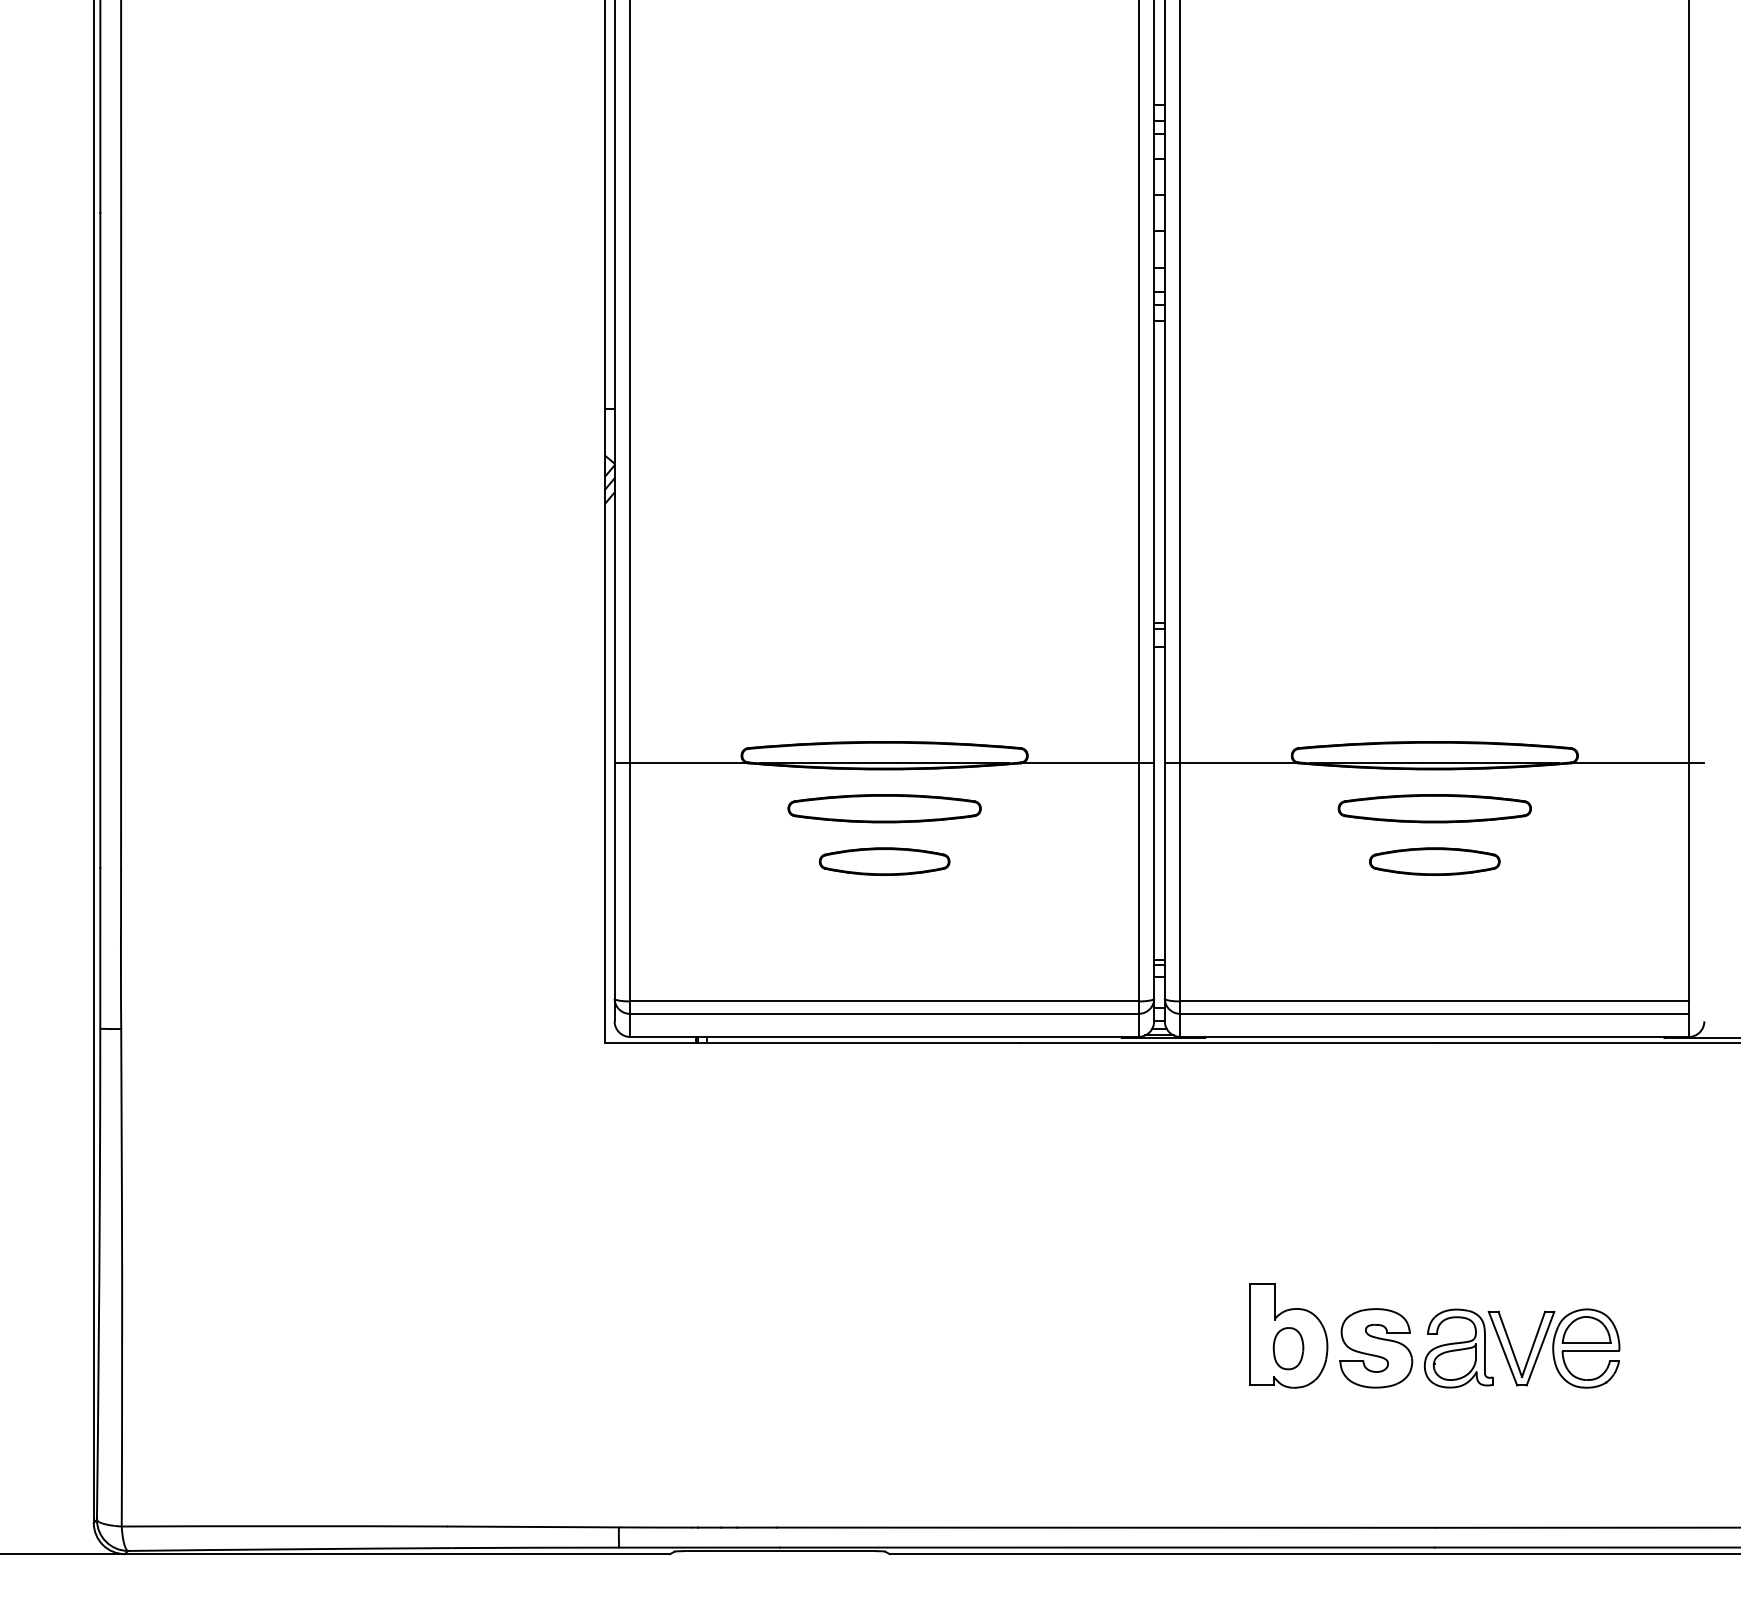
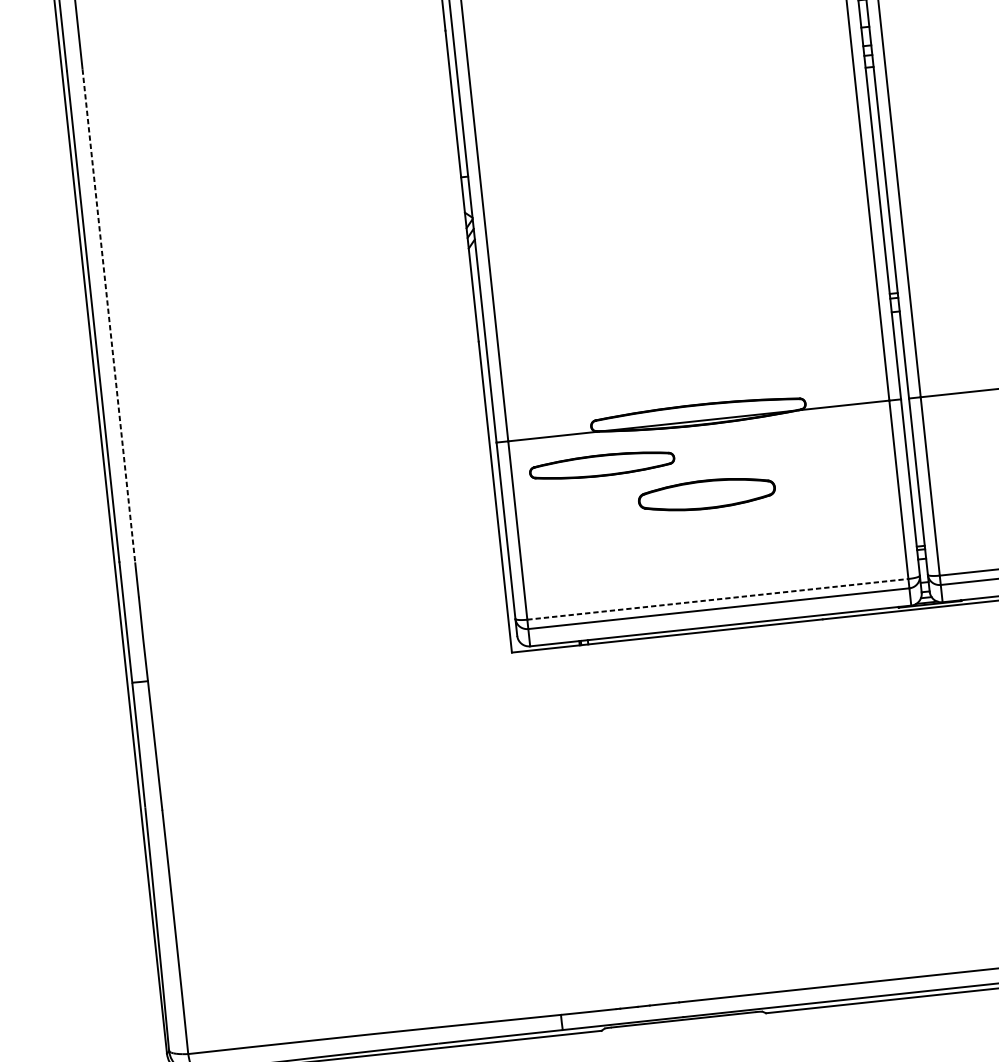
line: (121, 542) -> (109, 316), solid -> dashed
part: (884, 808) -> (602, 465), moved
part: (884, 861) -> (706, 494), size x1.4
line: (884, 1001) -> (717, 599), solid -> dashed

